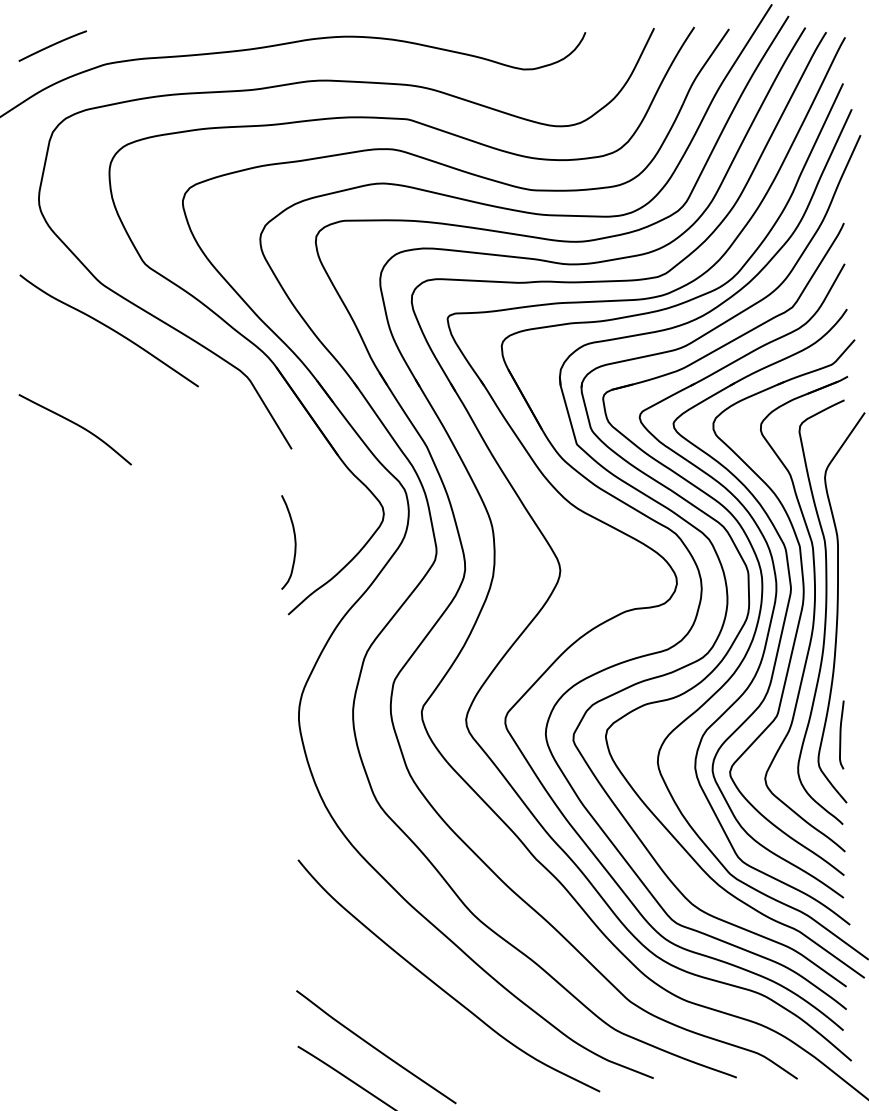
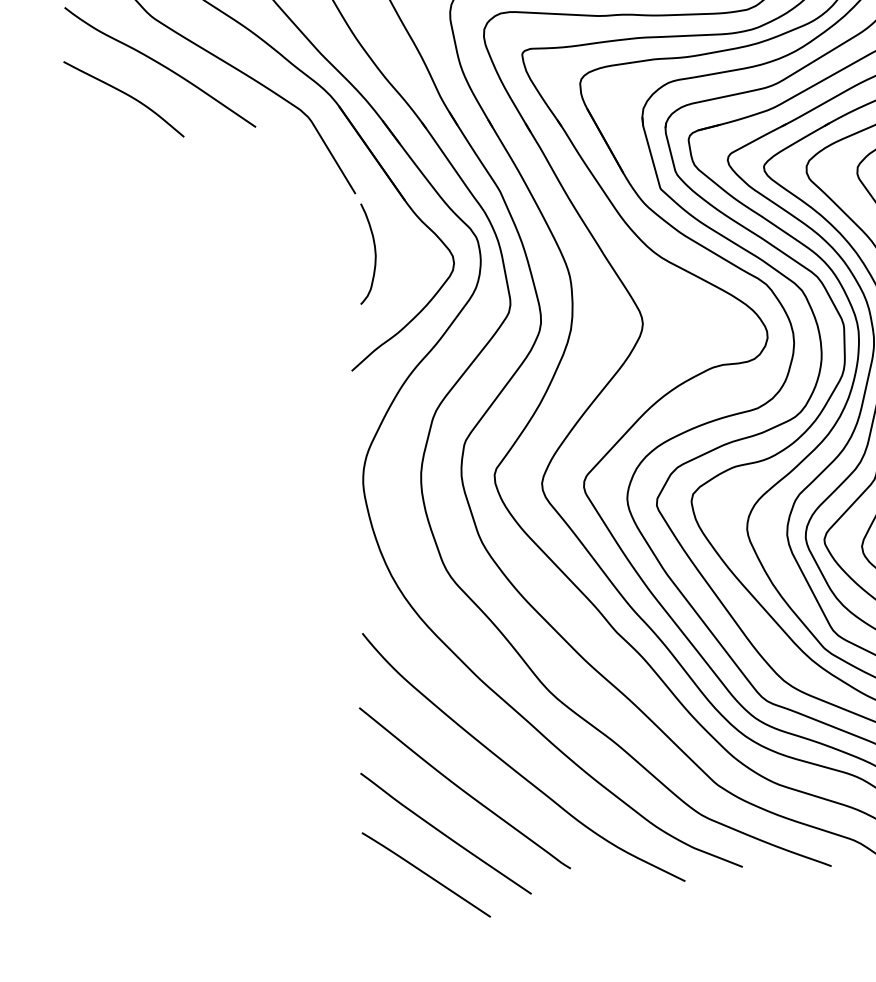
curve: (76, 425) -> (125, 94), moved
curve: (294, 542) -> (374, 254), moved
curve: (392, 1005) -> (463, 789), added

